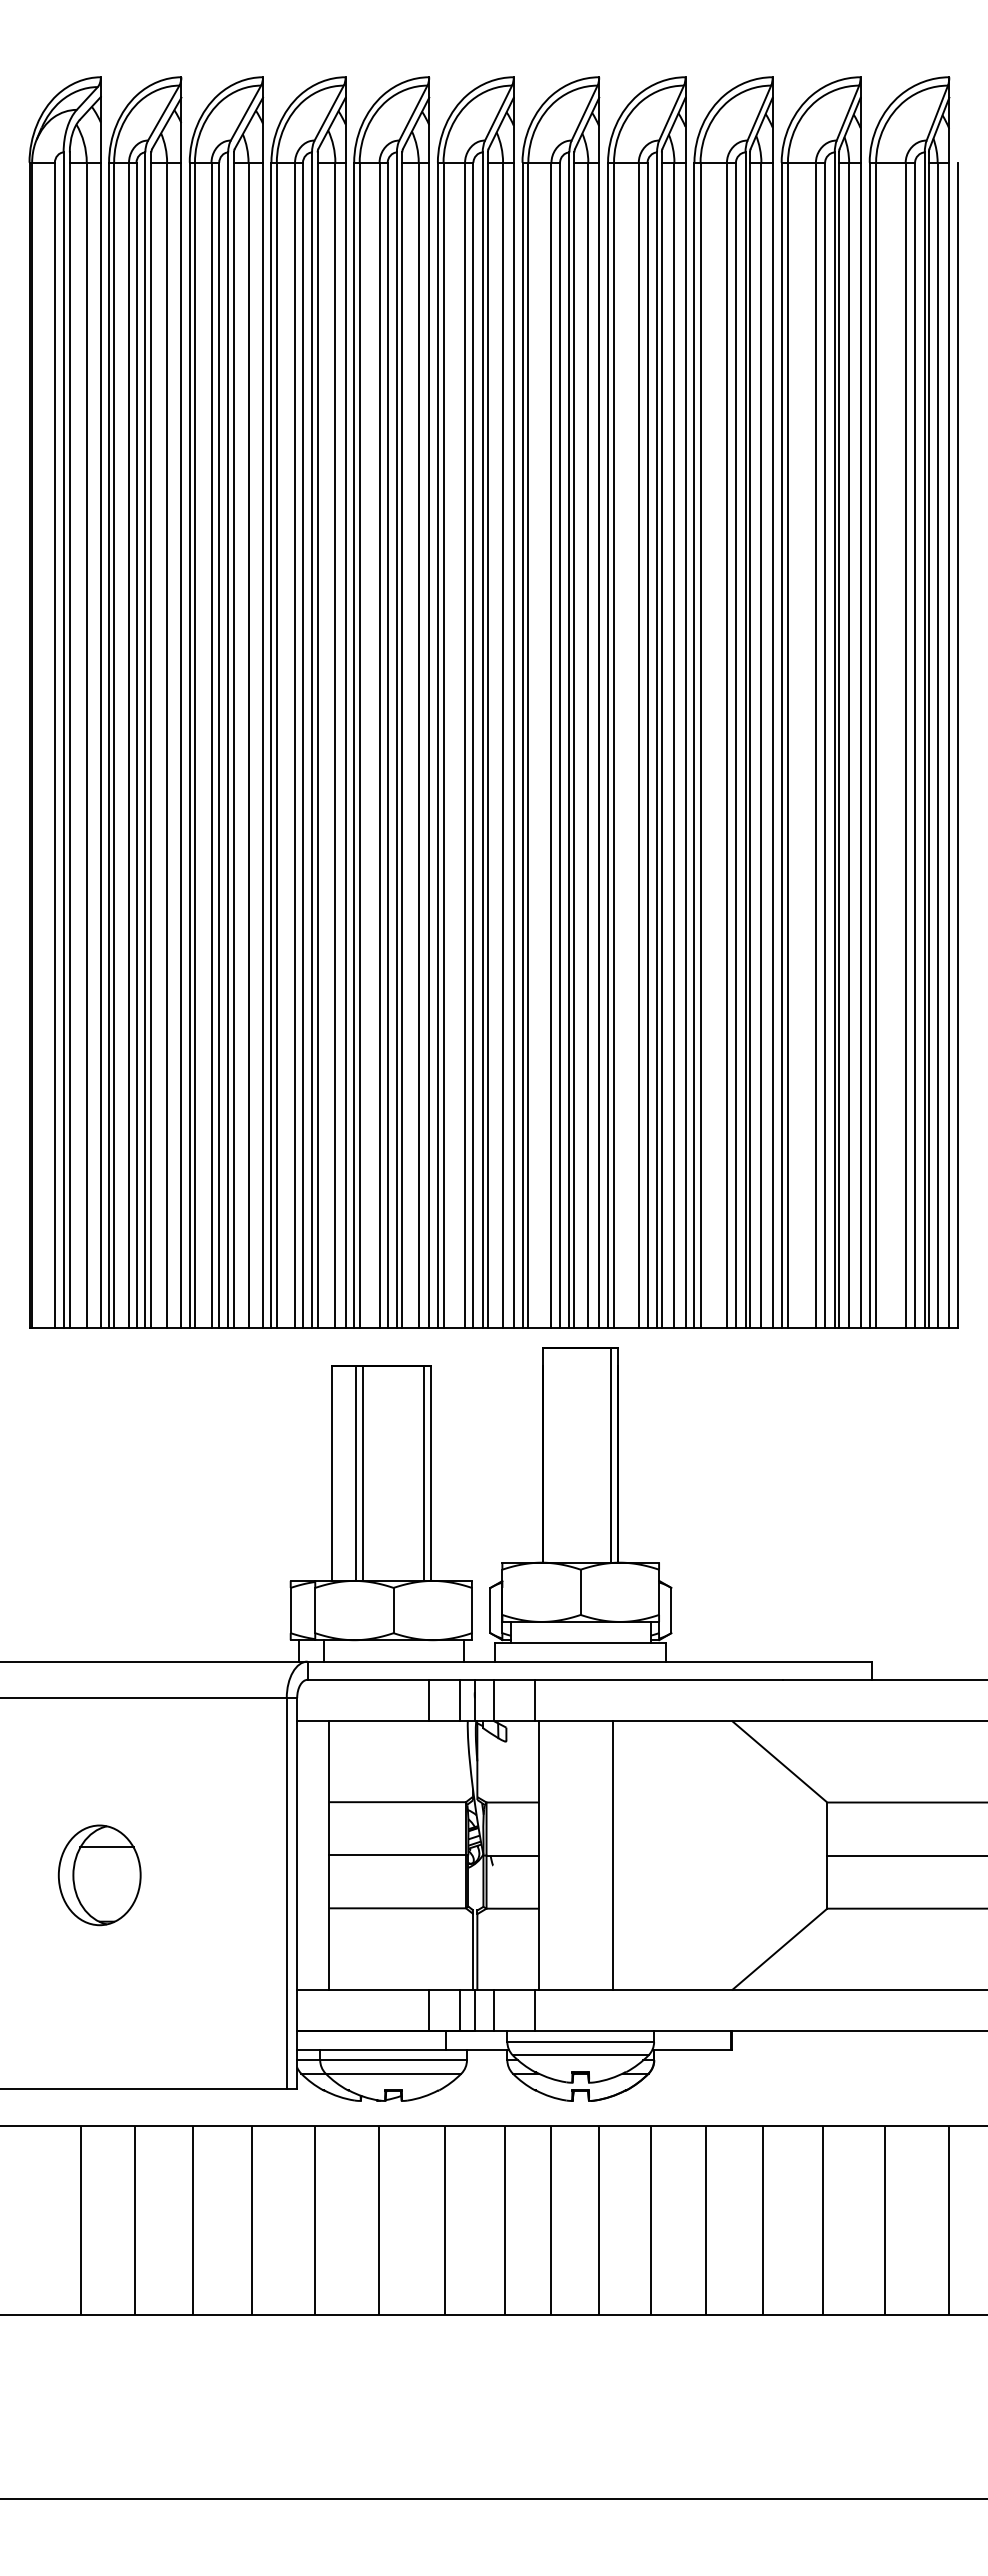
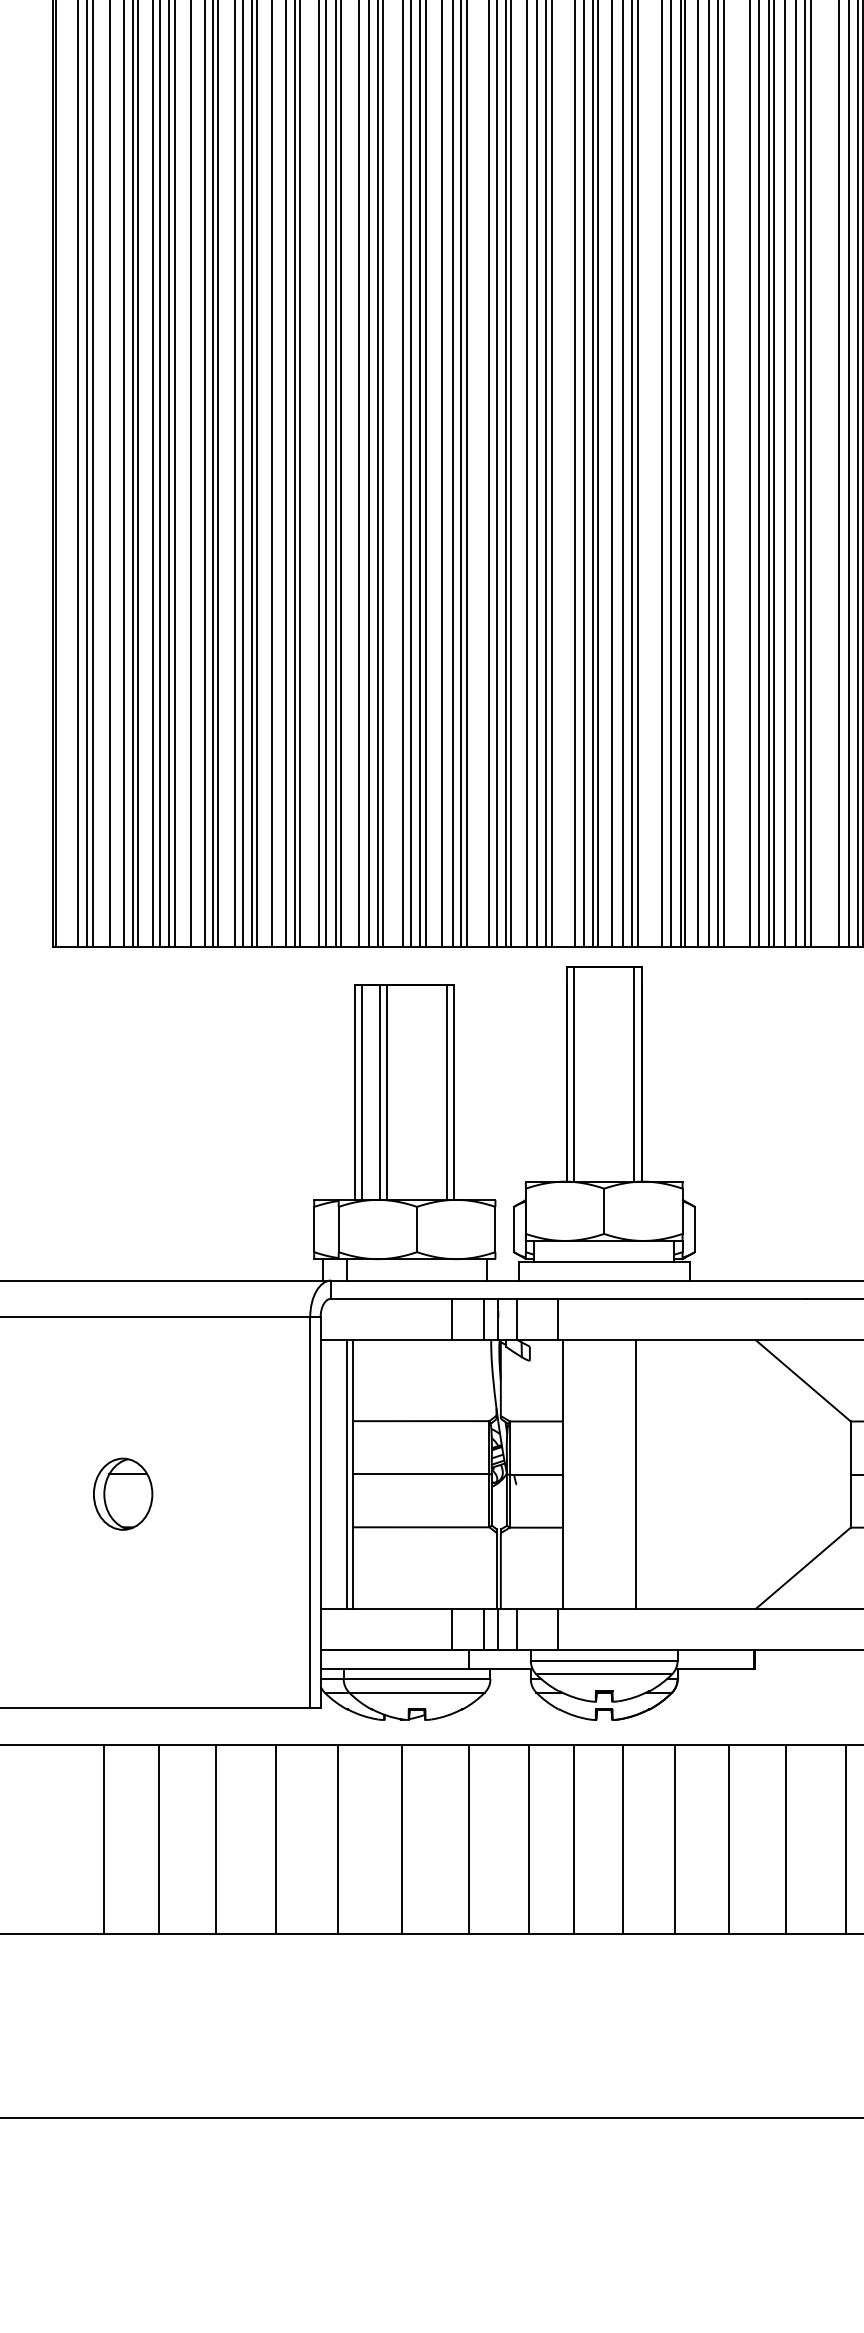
line: (550, 1454) -> (573, 1073), added
line: (338, 1472) -> (361, 1091), added
line: (323, 1854) -> (346, 1473), added
part: (99, 1874) -> (122, 1493), size x0.71

